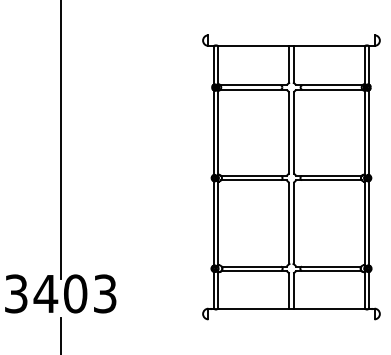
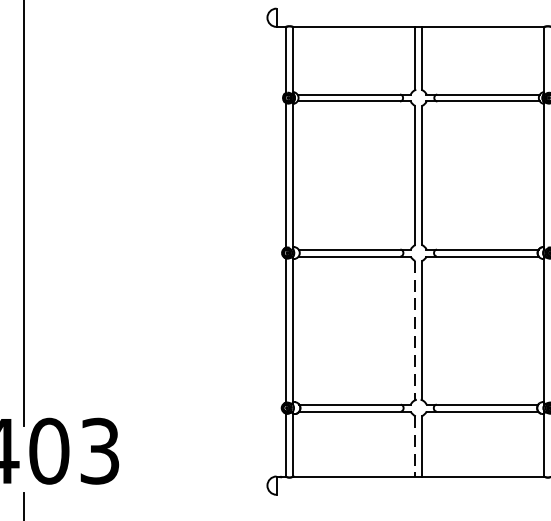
line: (289, 223) -> (415, 330), solid -> dashed
line: (289, 291) -> (415, 447), solid -> dashed

